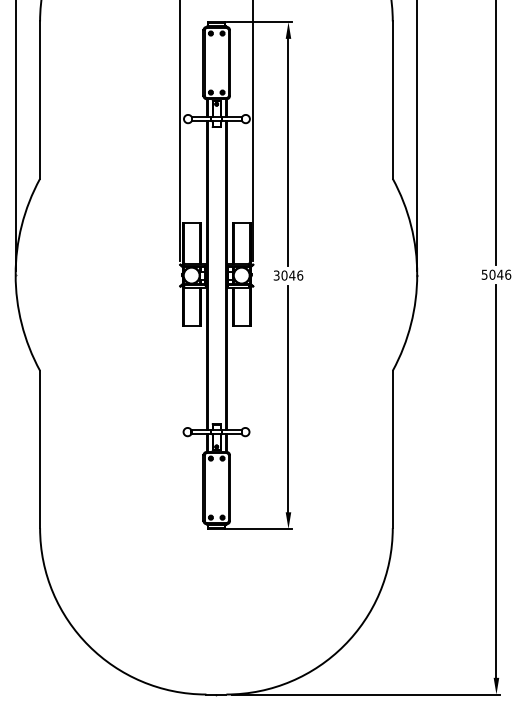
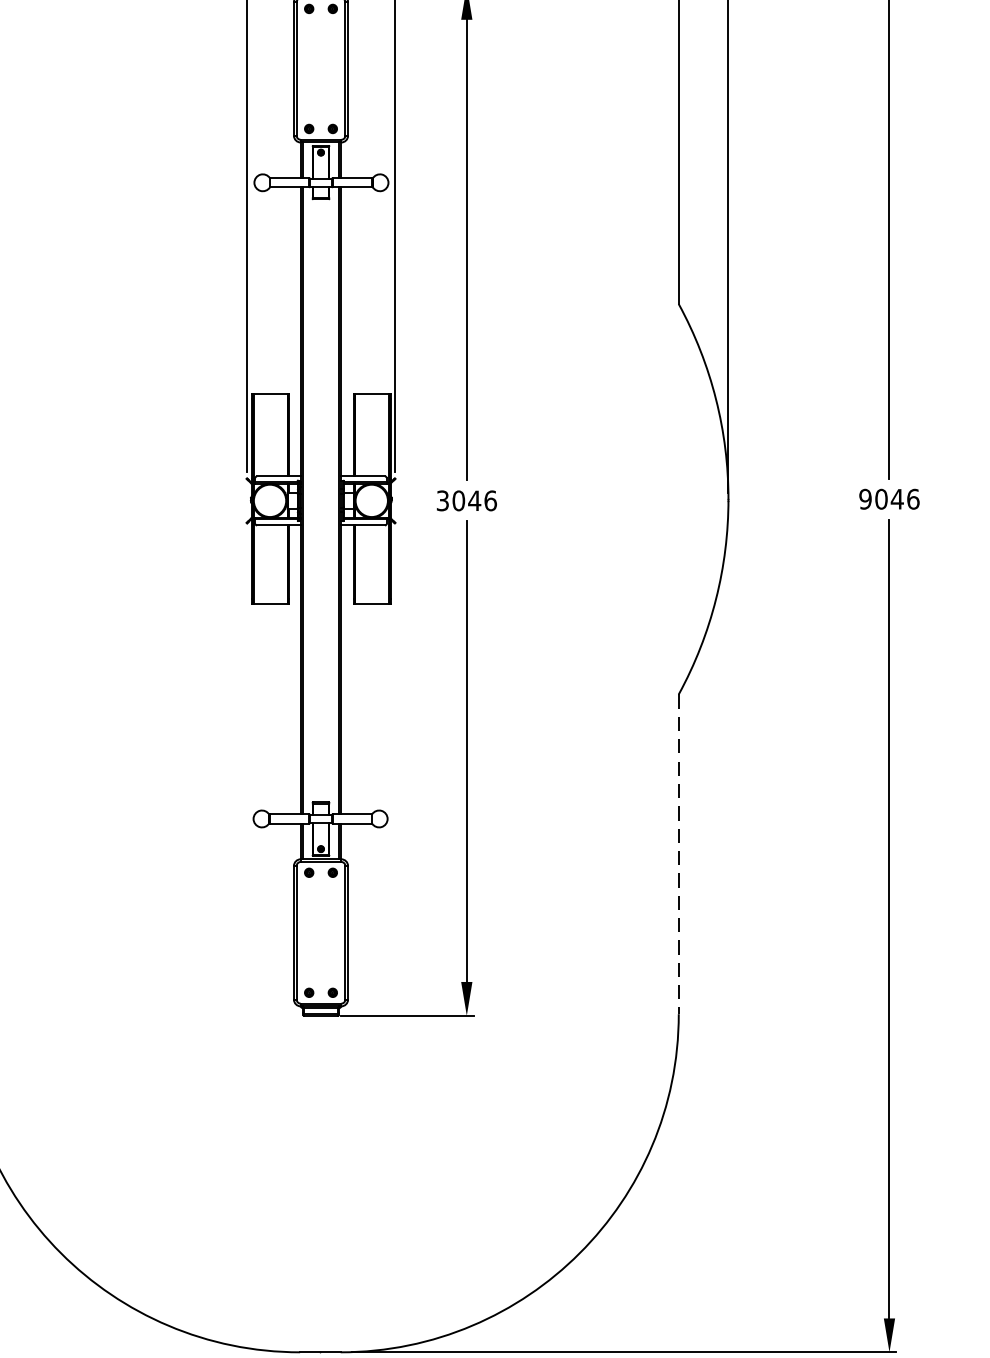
text: (484, 274) -> (865, 498), 5046 -> 9046
line: (392, 449) -> (678, 854), solid -> dashed

